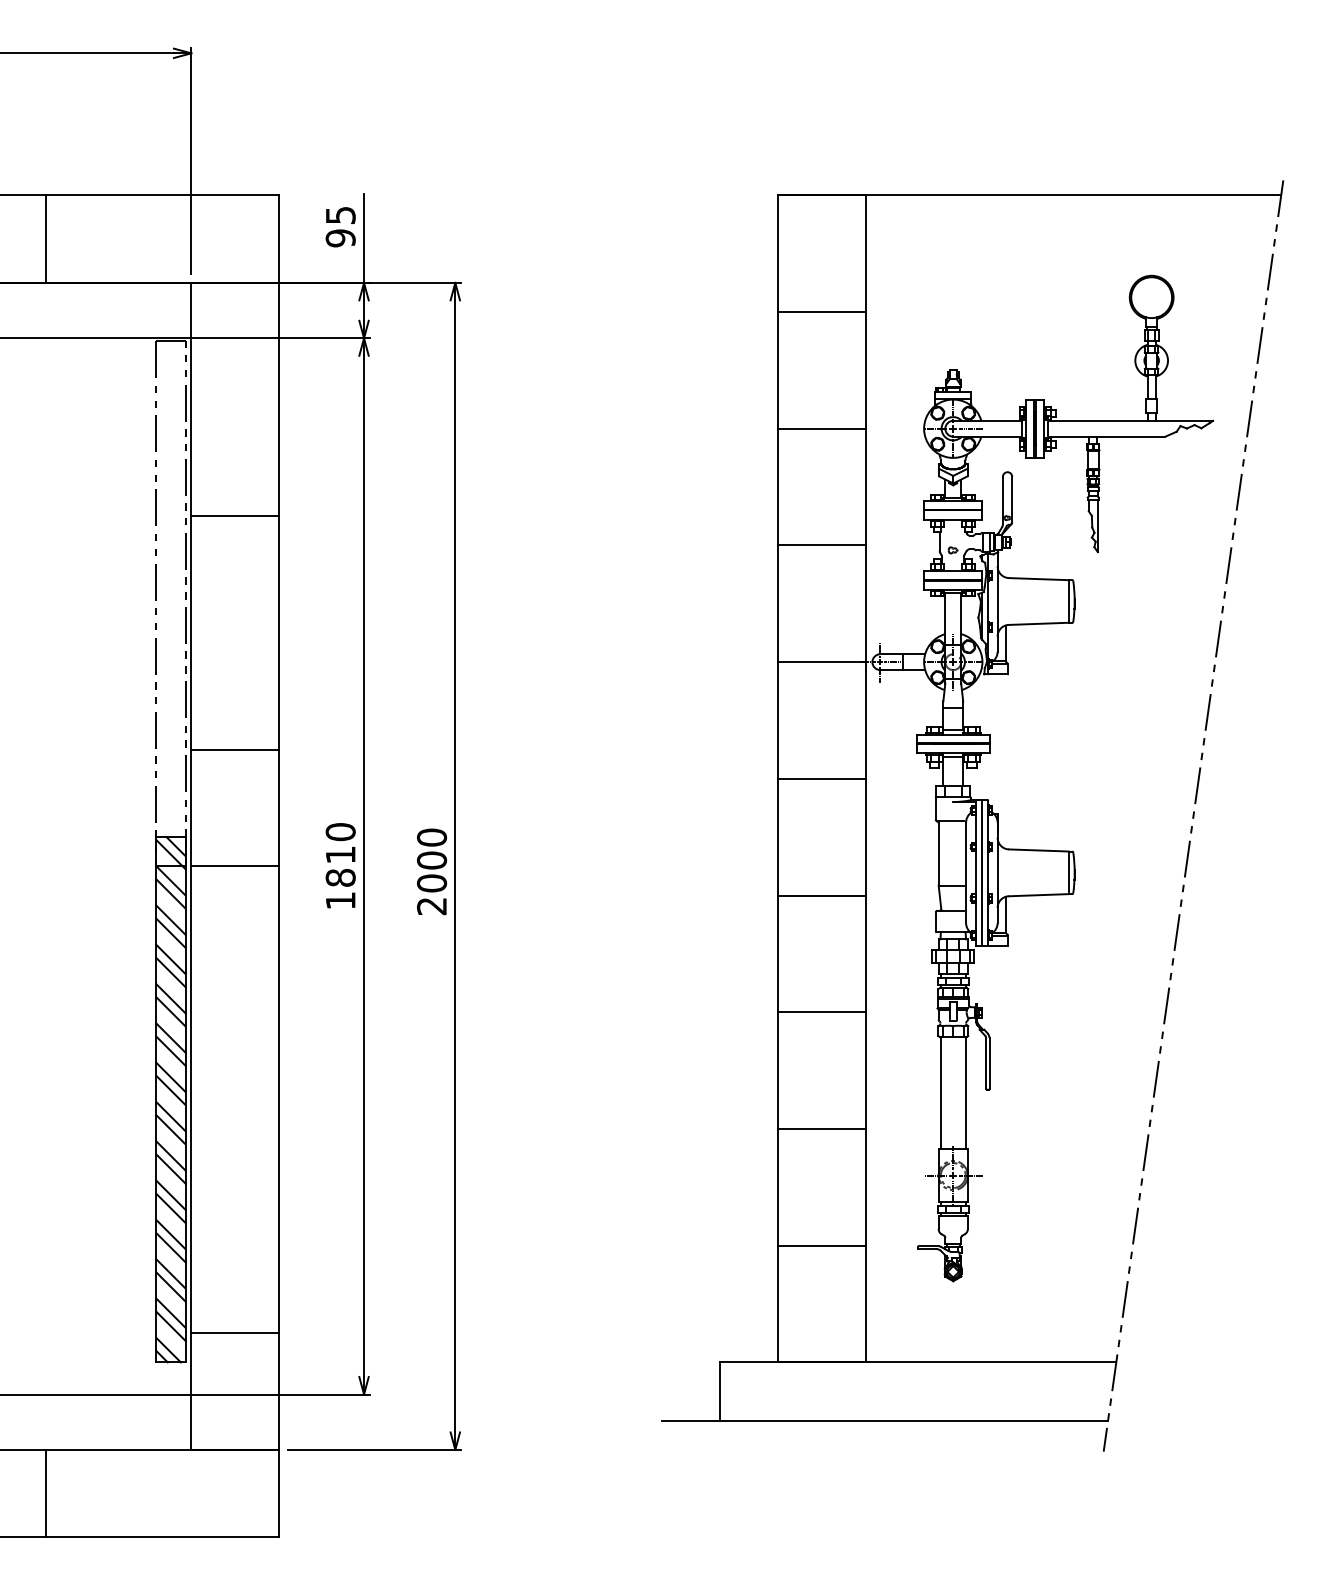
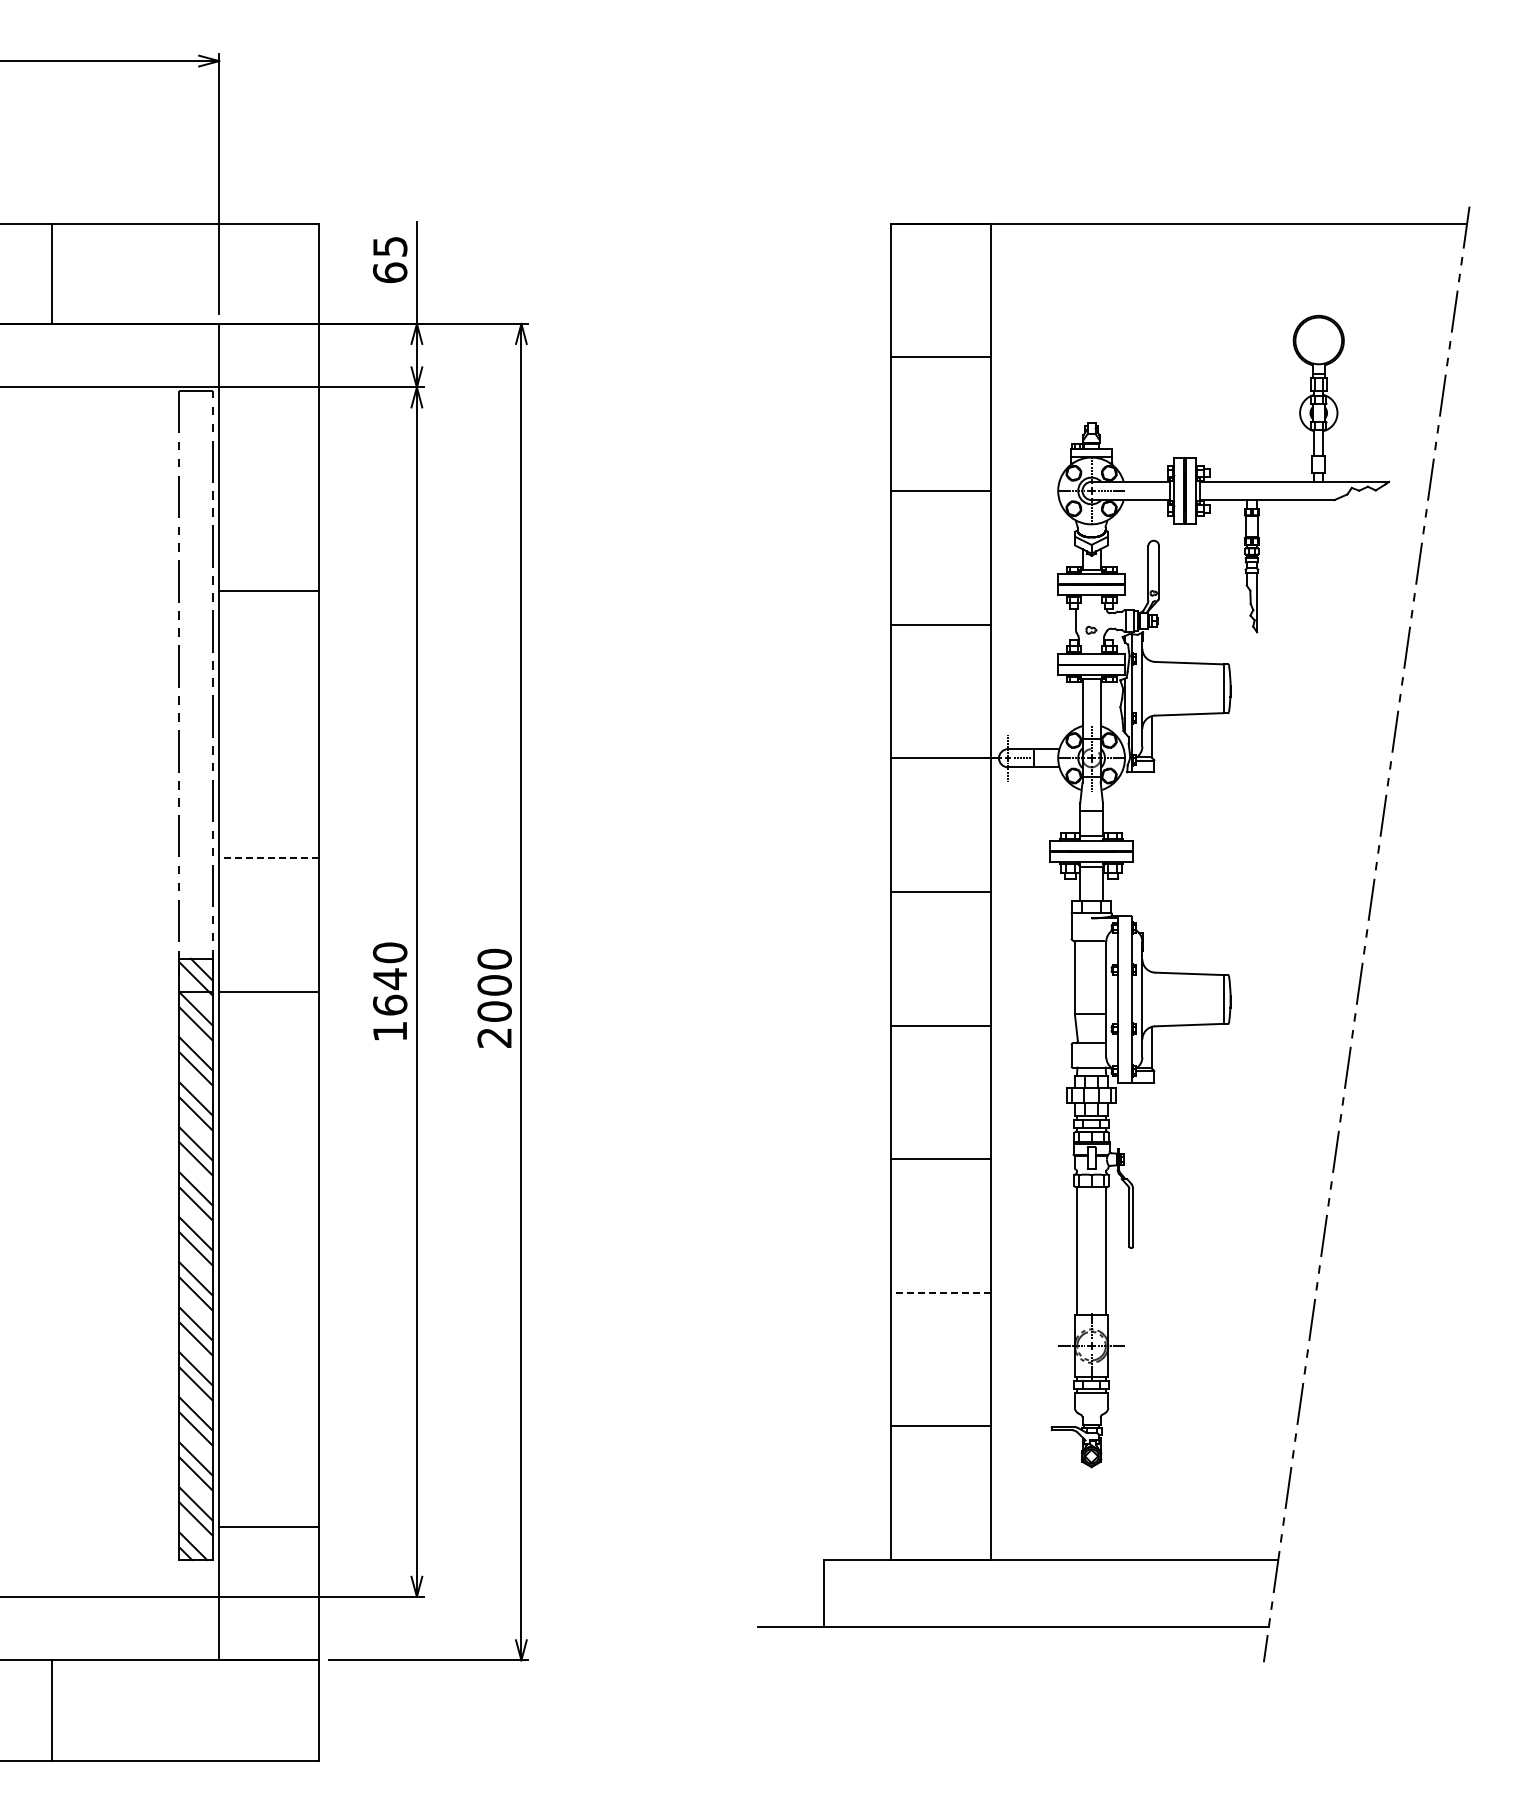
text: (340, 237) -> (390, 272), 95 -> 65
line: (234, 749) -> (268, 858), solid -> dashed
text: (340, 865) -> (390, 991), 1810 -> 1640
line: (982, 872) -> (1125, 999), removed
line: (821, 1128) -> (940, 1292), solid -> dashed

